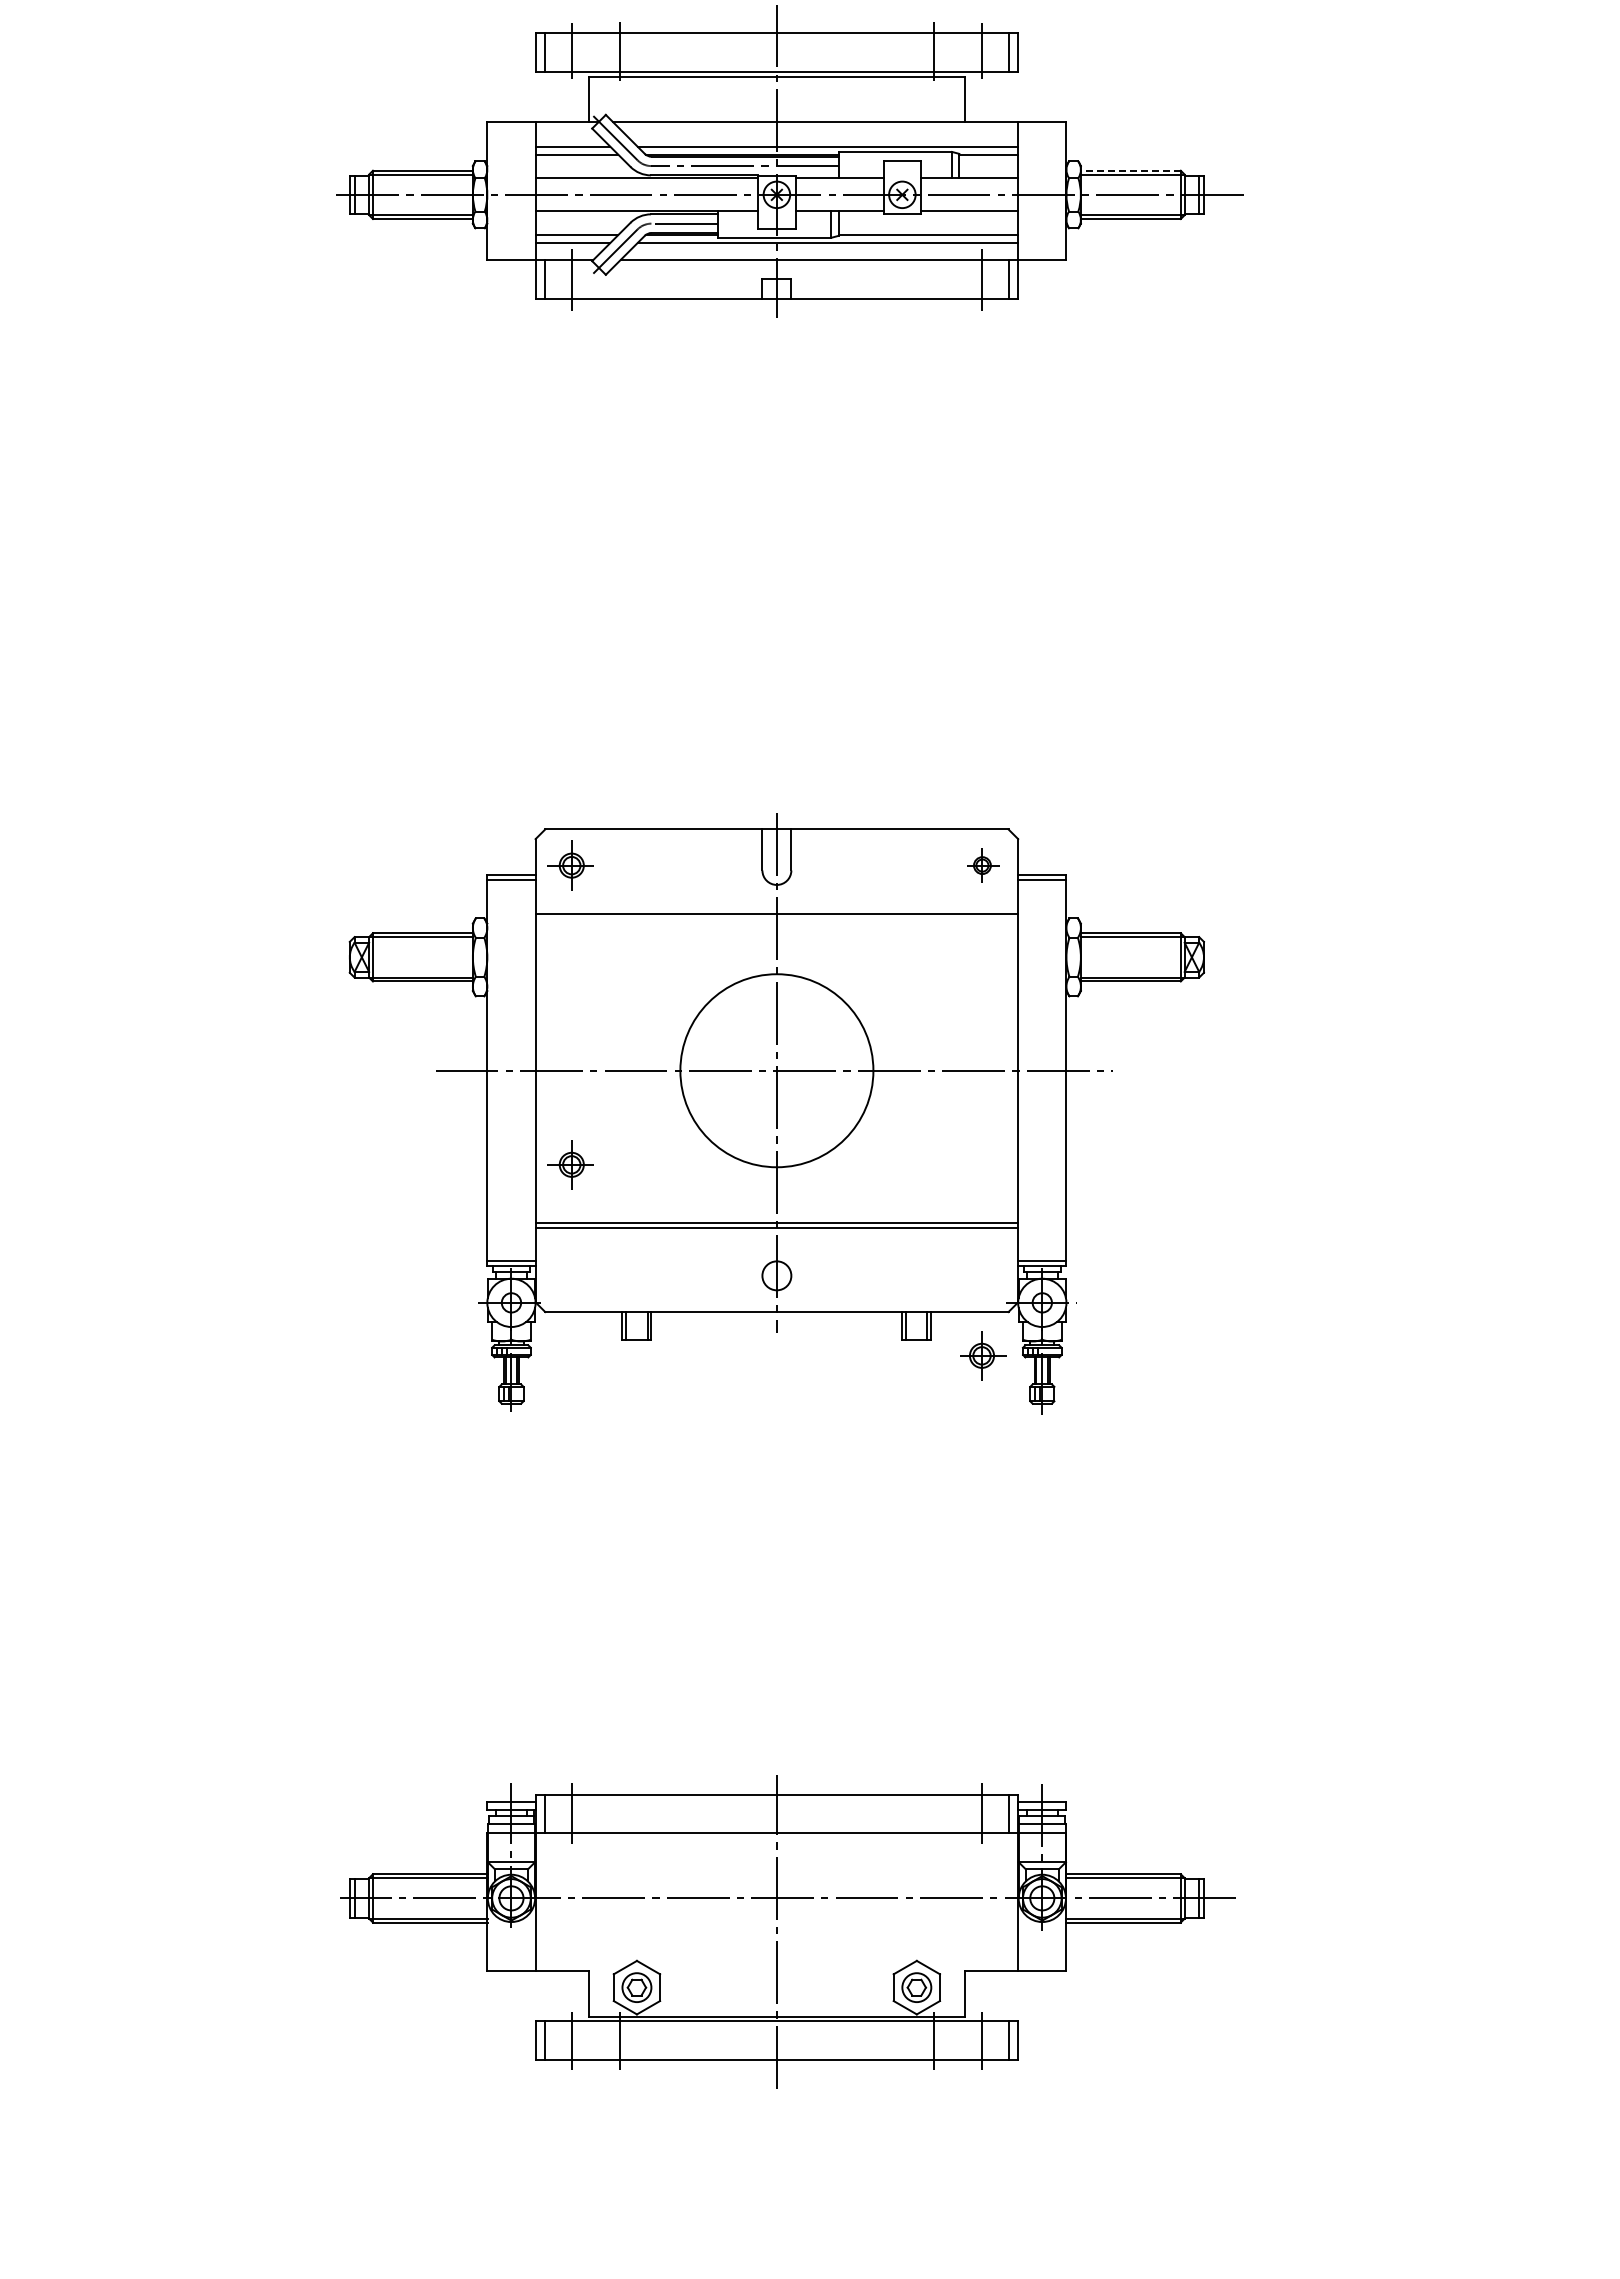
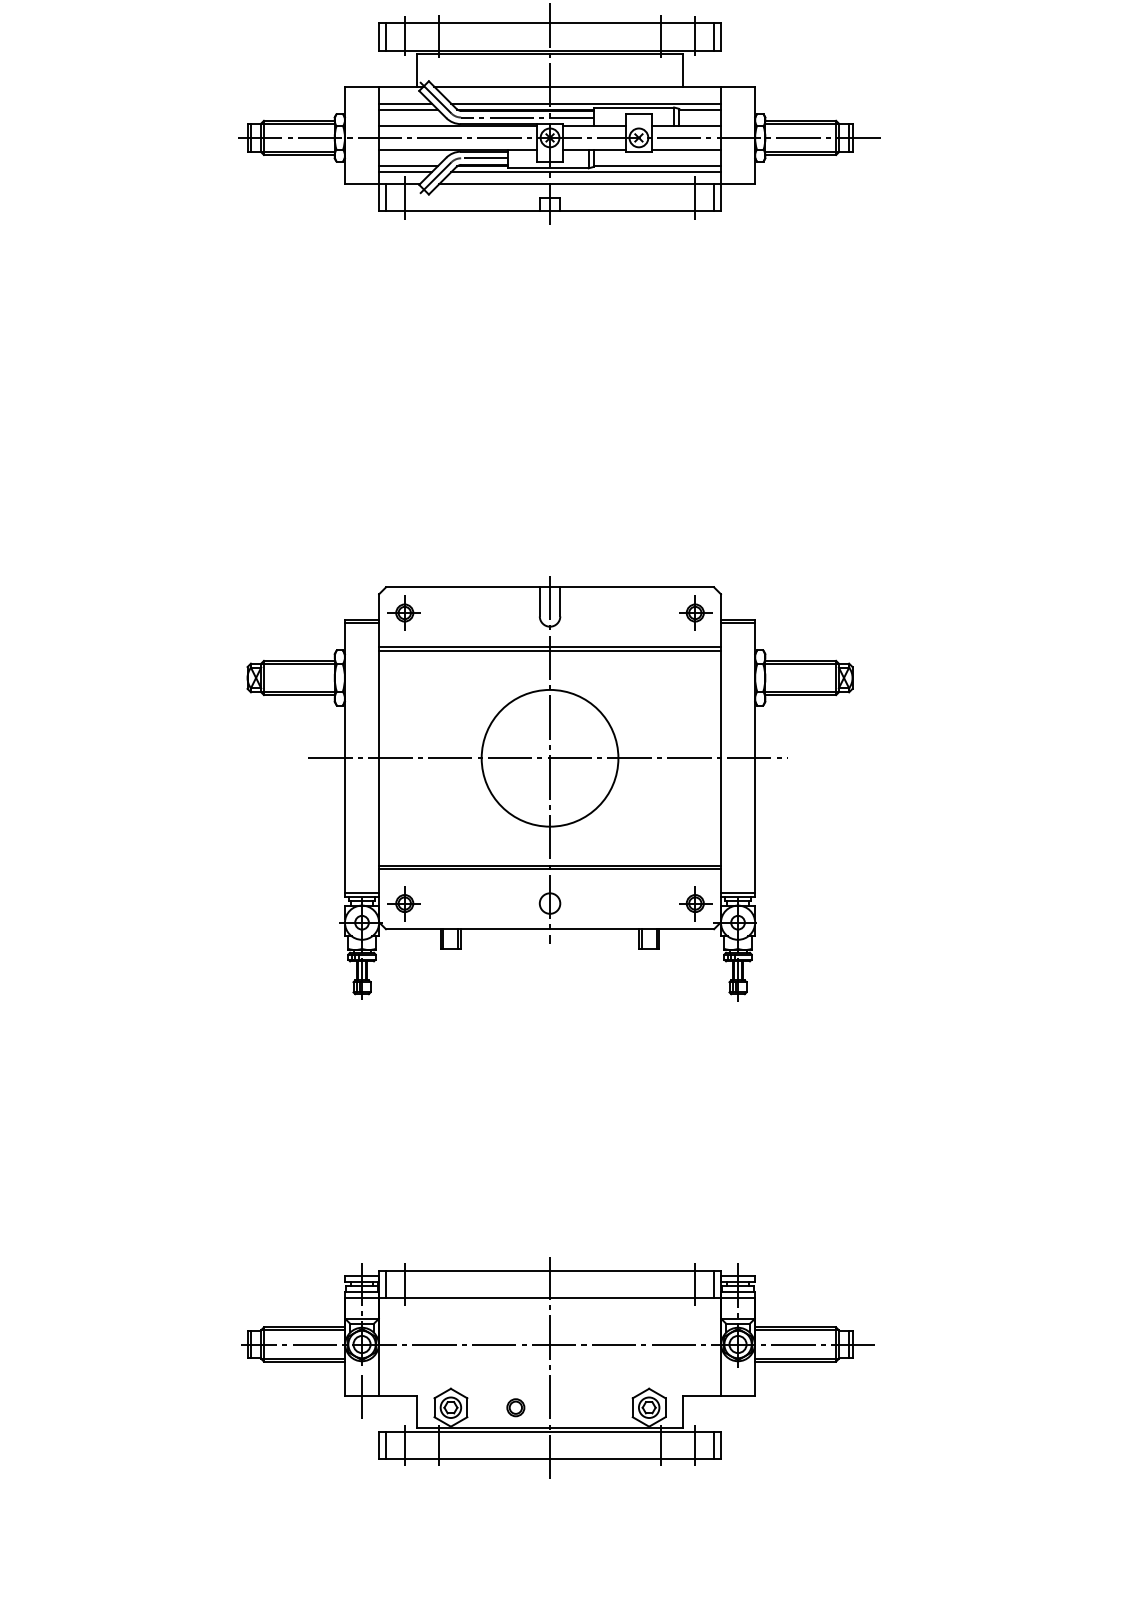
line: (1130, 170) -> (800, 120), dashed -> solid
part: (983, 865) -> (696, 612), size x1.43
line: (776, 918) -> (549, 650), added
part: (570, 1164) -> (403, 903), moved
part: (983, 1355) -> (696, 903), moved
line: (511, 1971) -> (362, 1396), added
part: (728, 1987) -> (515, 1407), added

